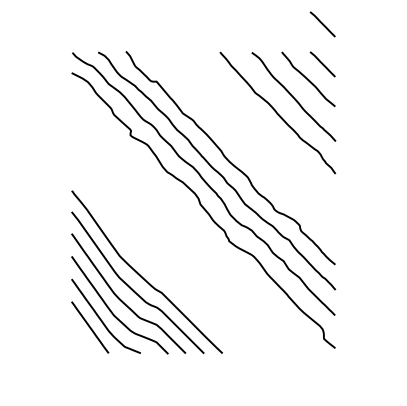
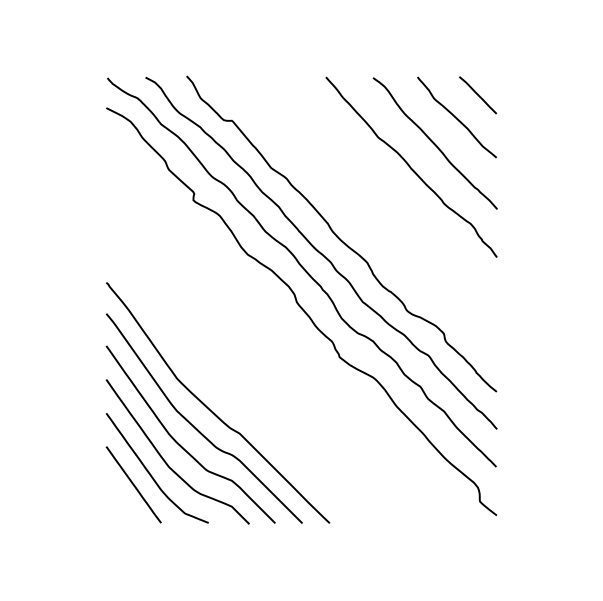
line: (322, 24) -> (477, 36), removed

